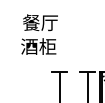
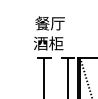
text: (39, 34) -> (49, 33), moved

